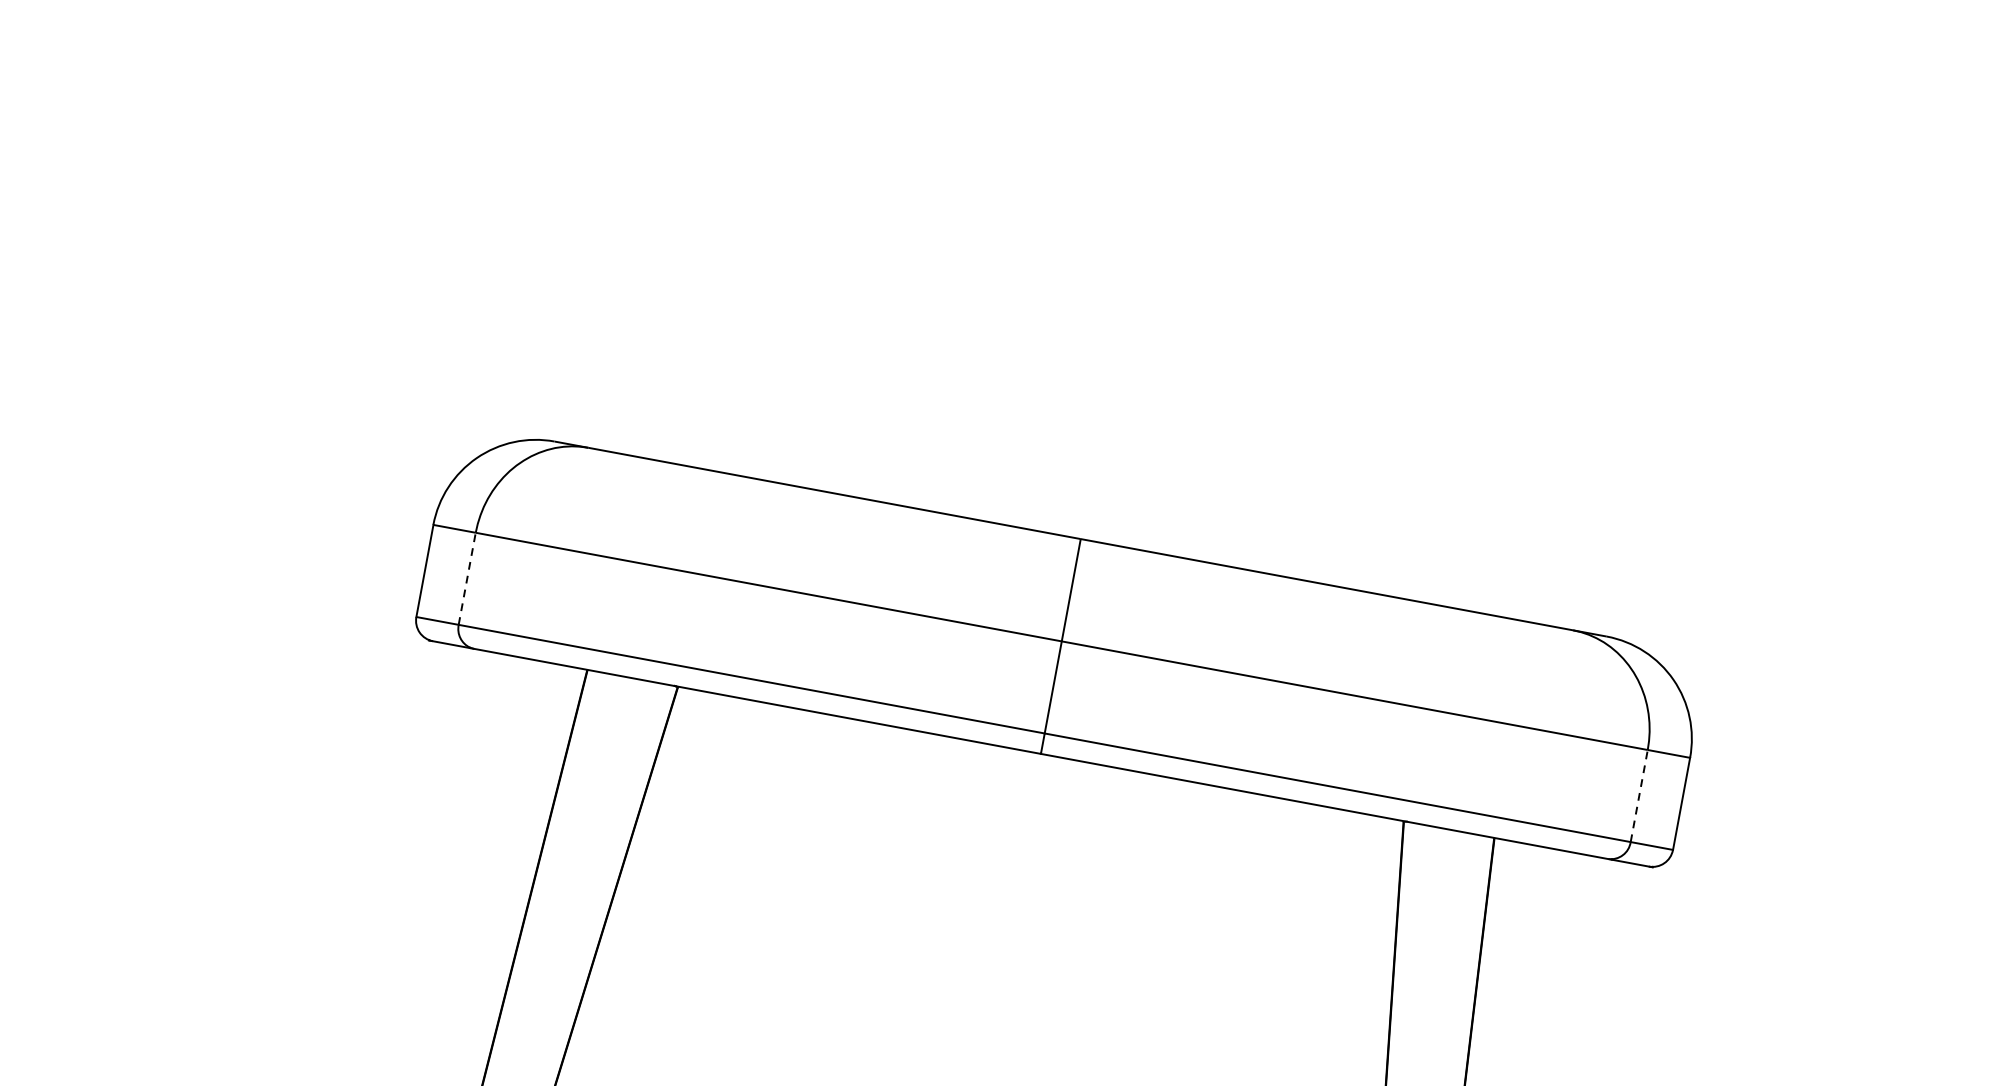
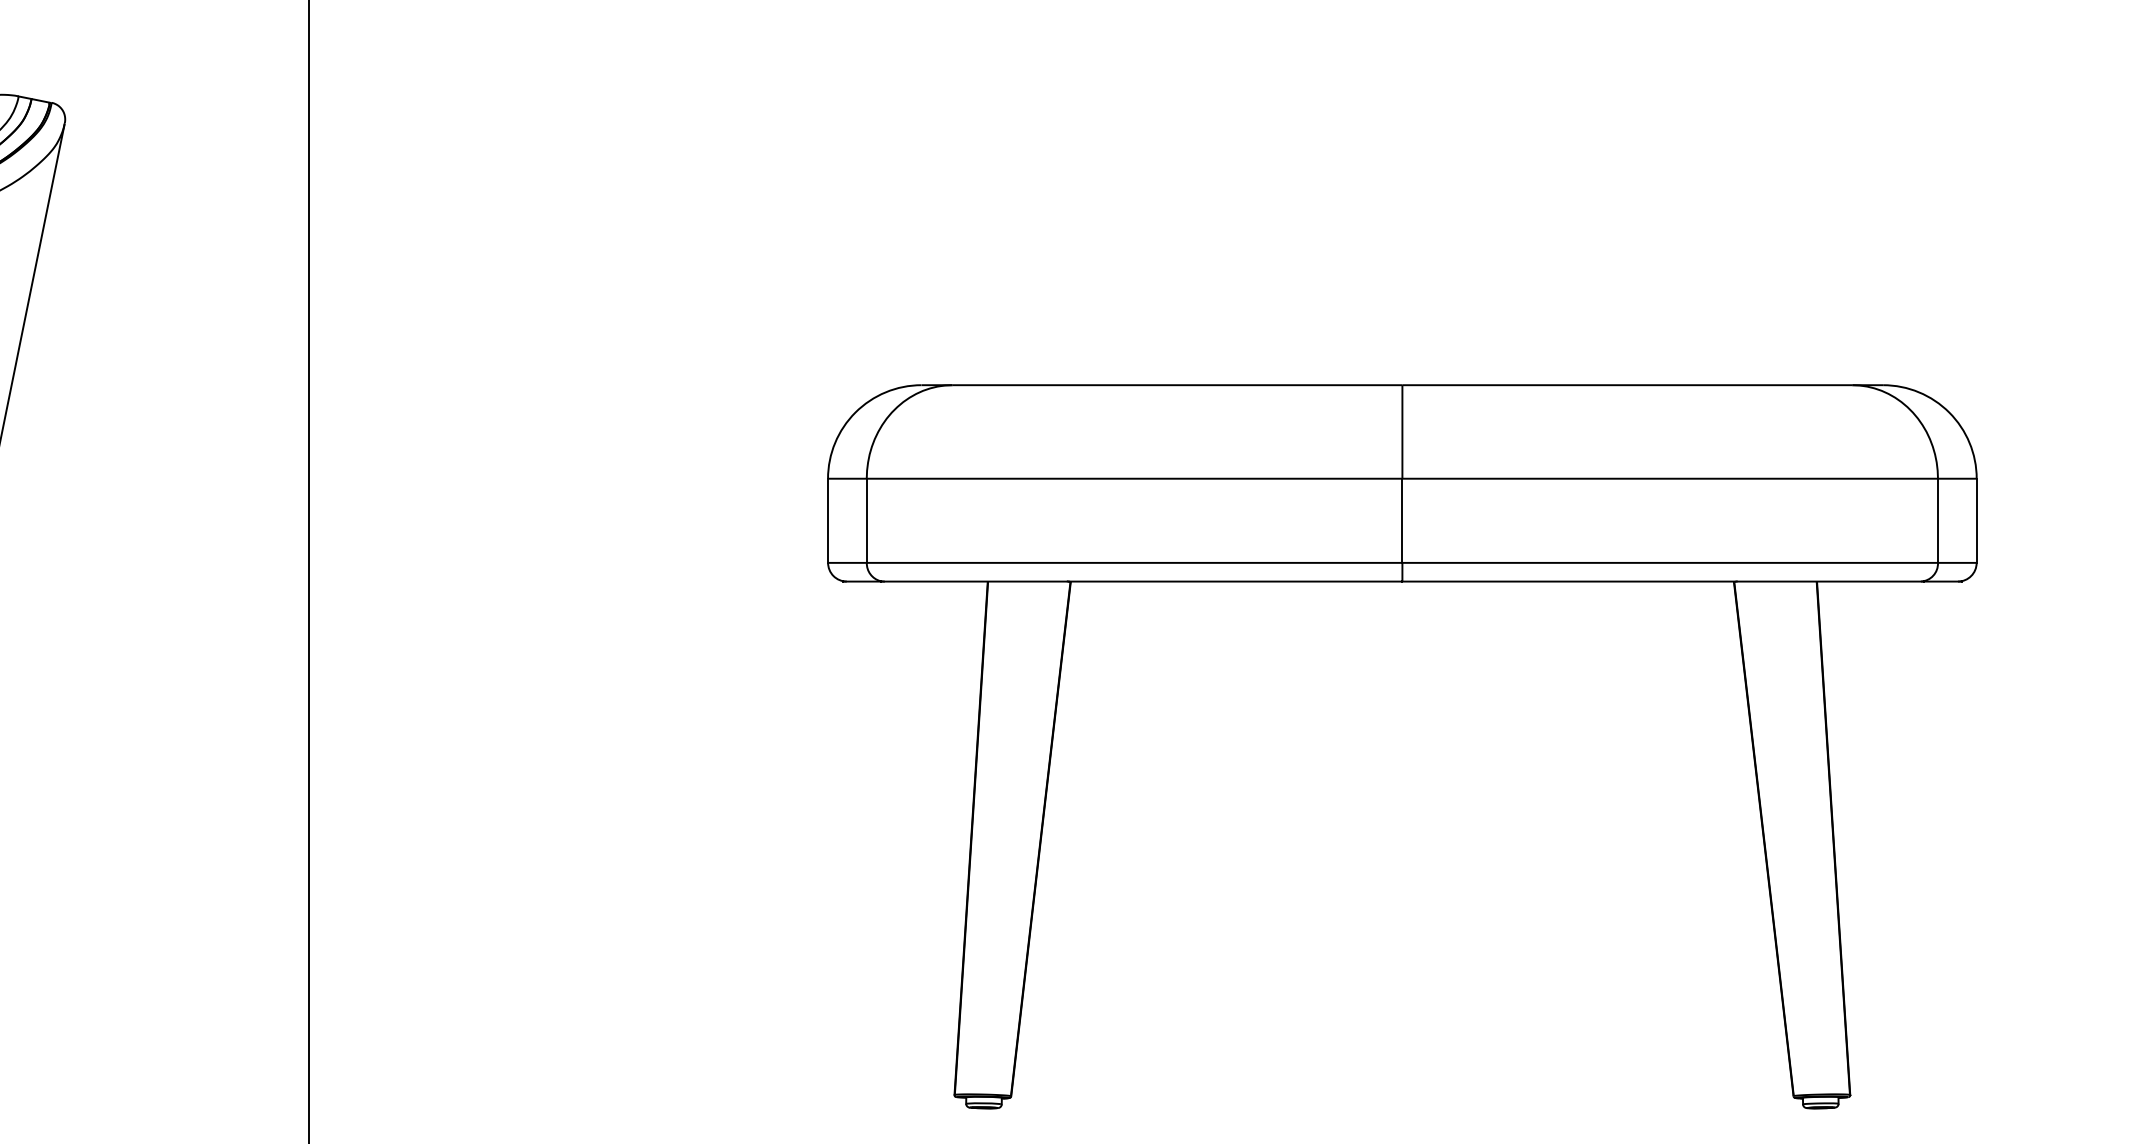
line: (467, 578) -> (866, 520), dashed -> solid
line: (1639, 795) -> (1938, 520), dashed -> solid

